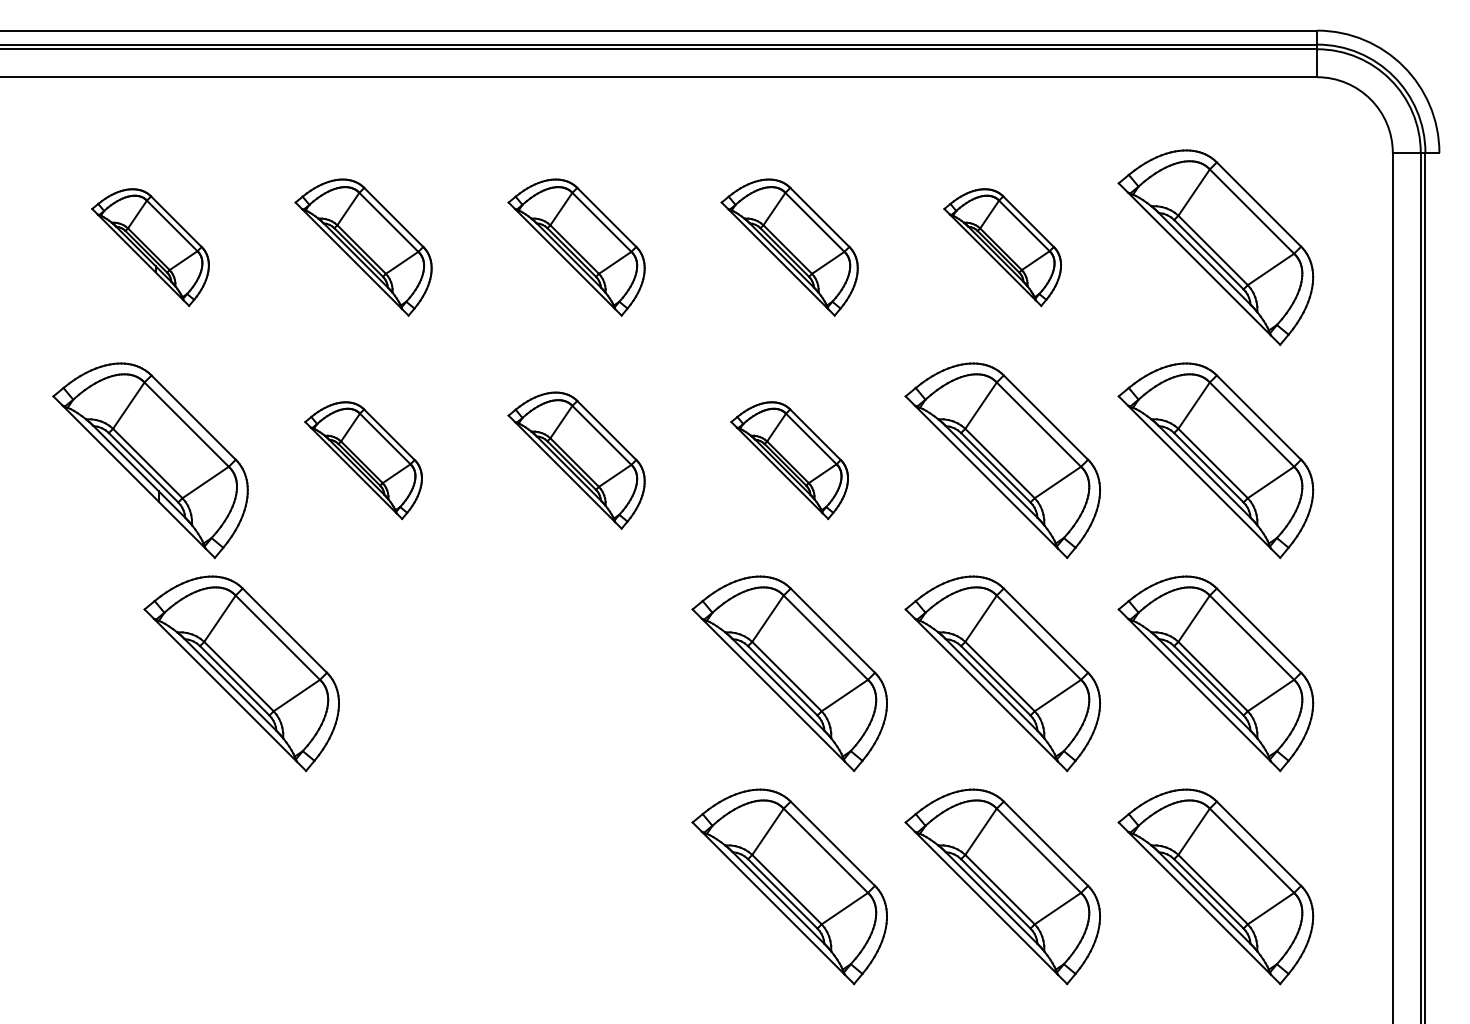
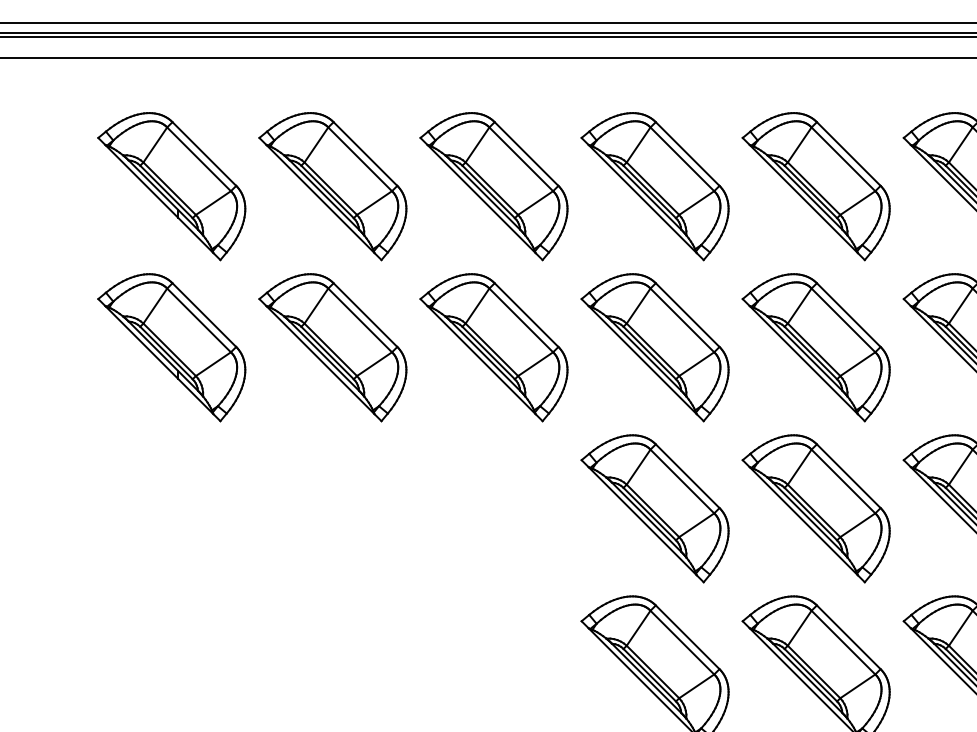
part: (150, 247) -> (171, 186), size x1.67
part: (363, 247) -> (332, 186), size x1.43
part: (576, 247) -> (493, 186), size x1.43
part: (789, 247) -> (654, 186), size x1.43
part: (1002, 247) -> (815, 186), size x1.67
part: (363, 460) -> (332, 347), size x1.67
part: (576, 460) -> (493, 347), size x1.43
part: (789, 460) -> (654, 347), size x1.67
part: (241, 673) -> (240, 508), removed

